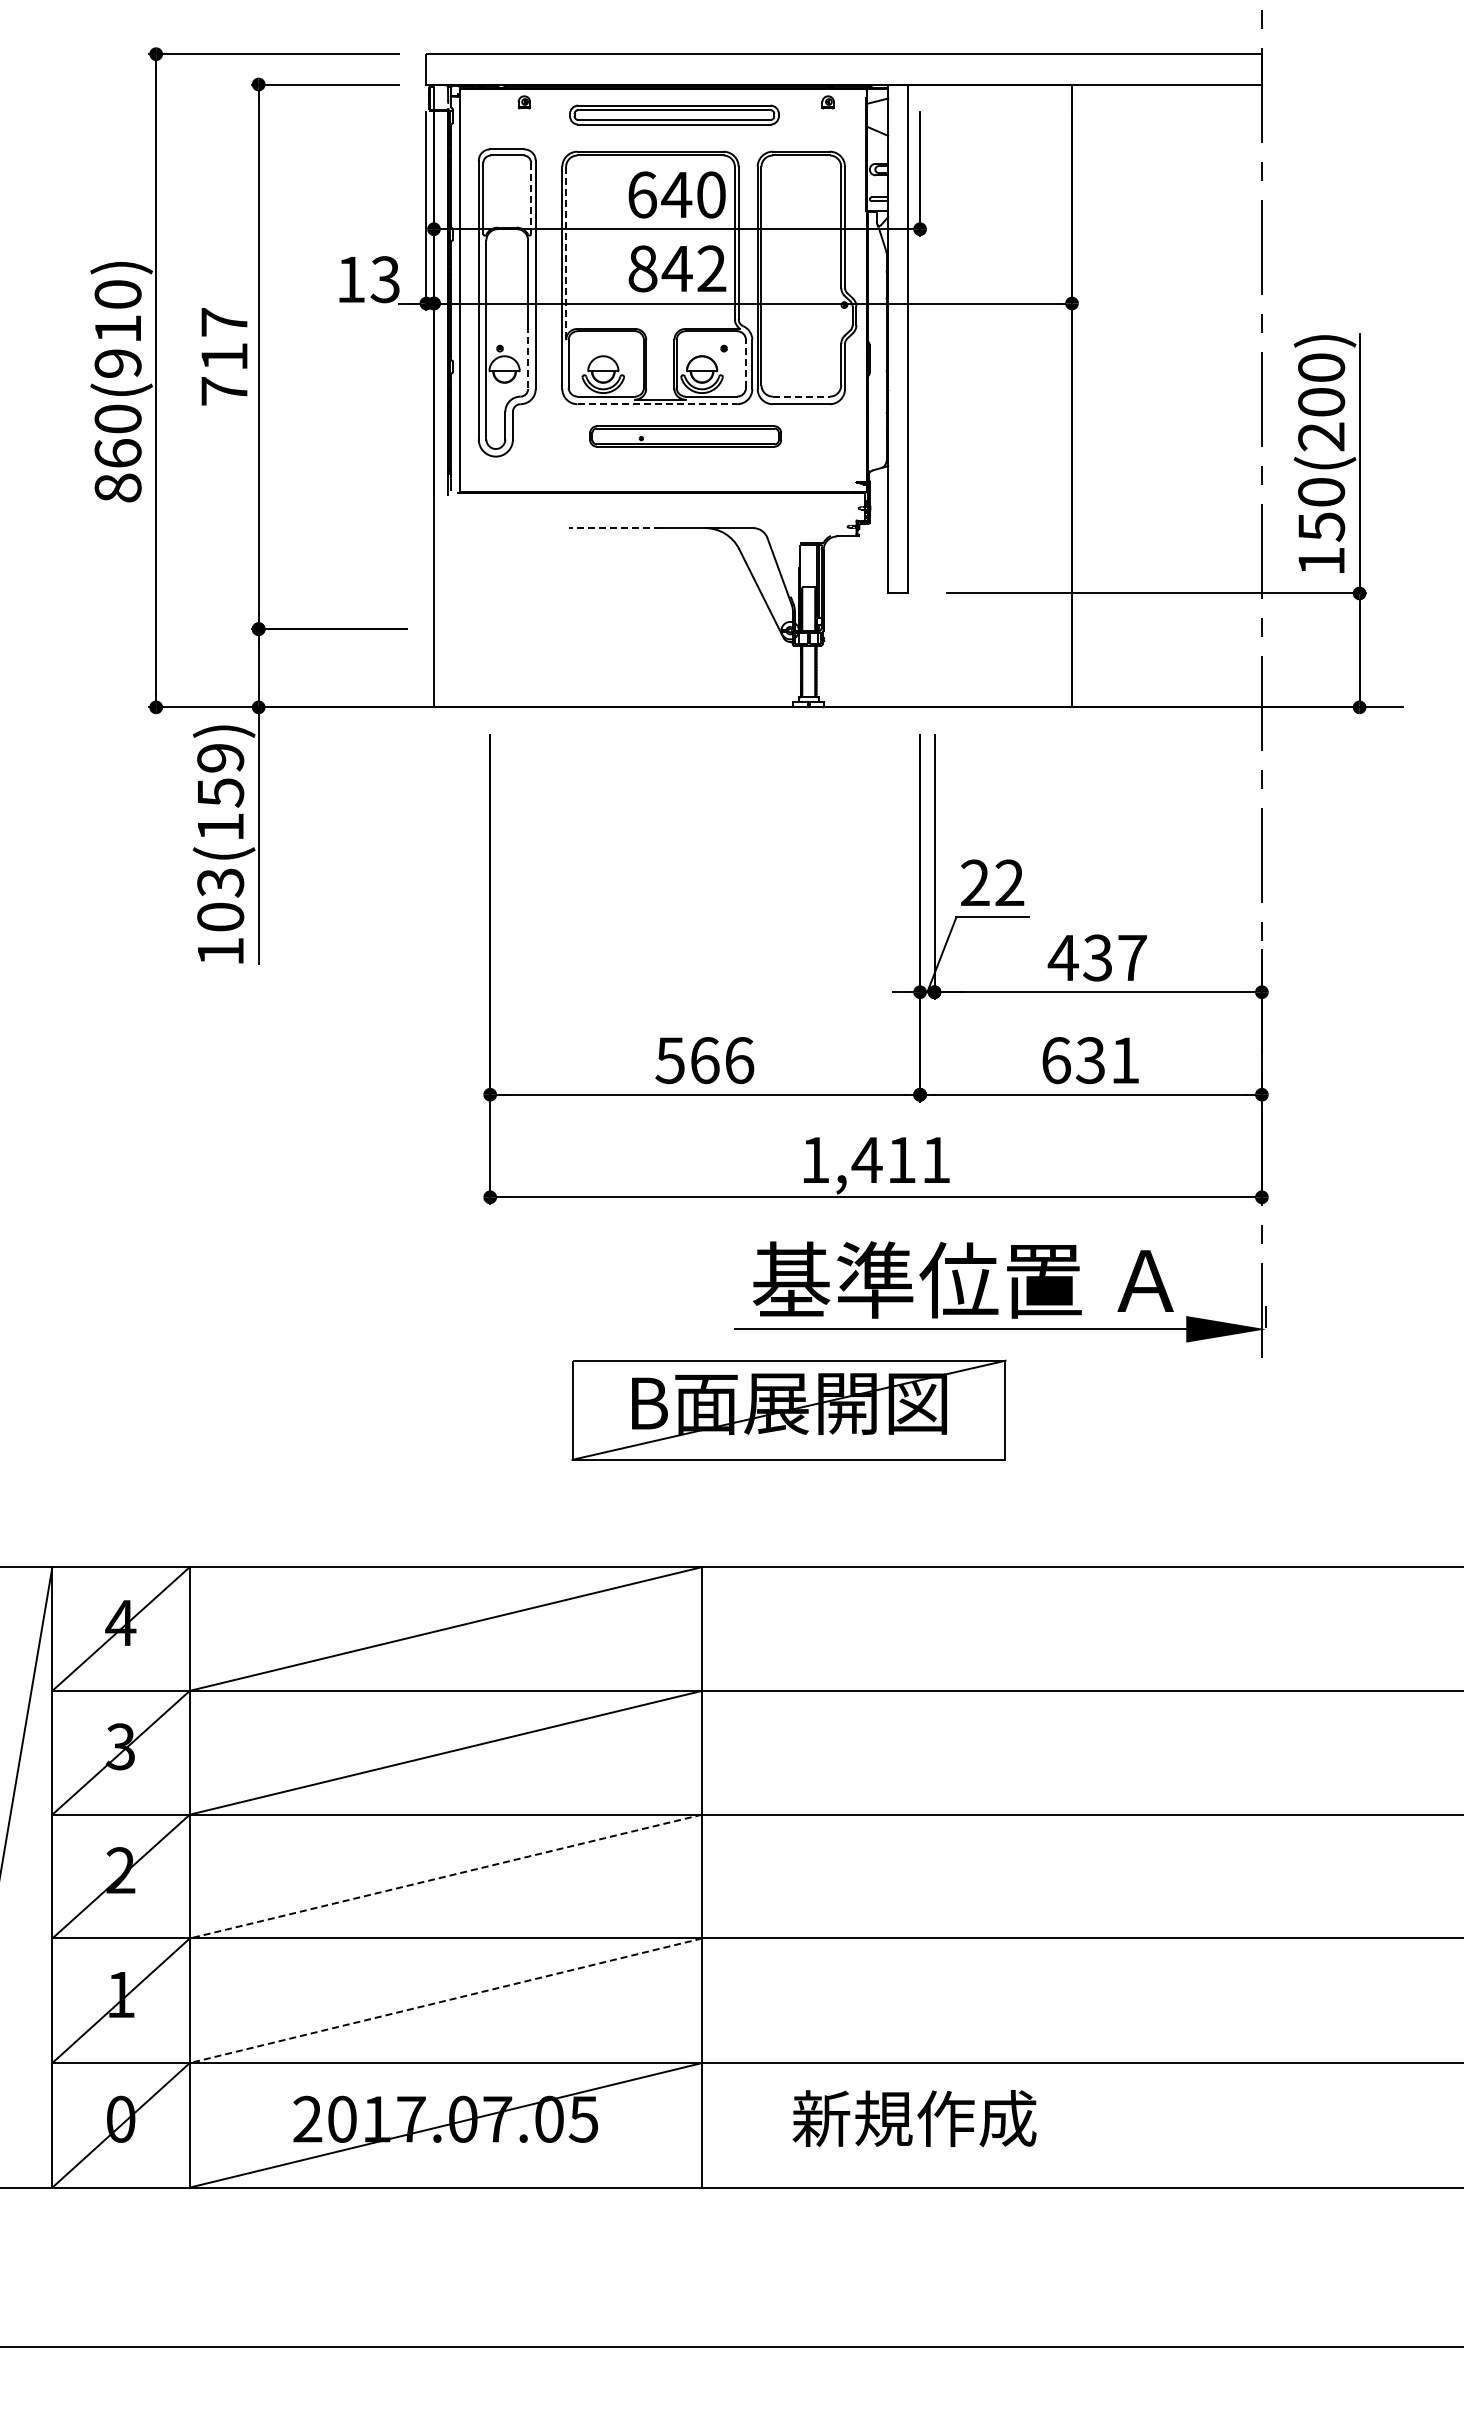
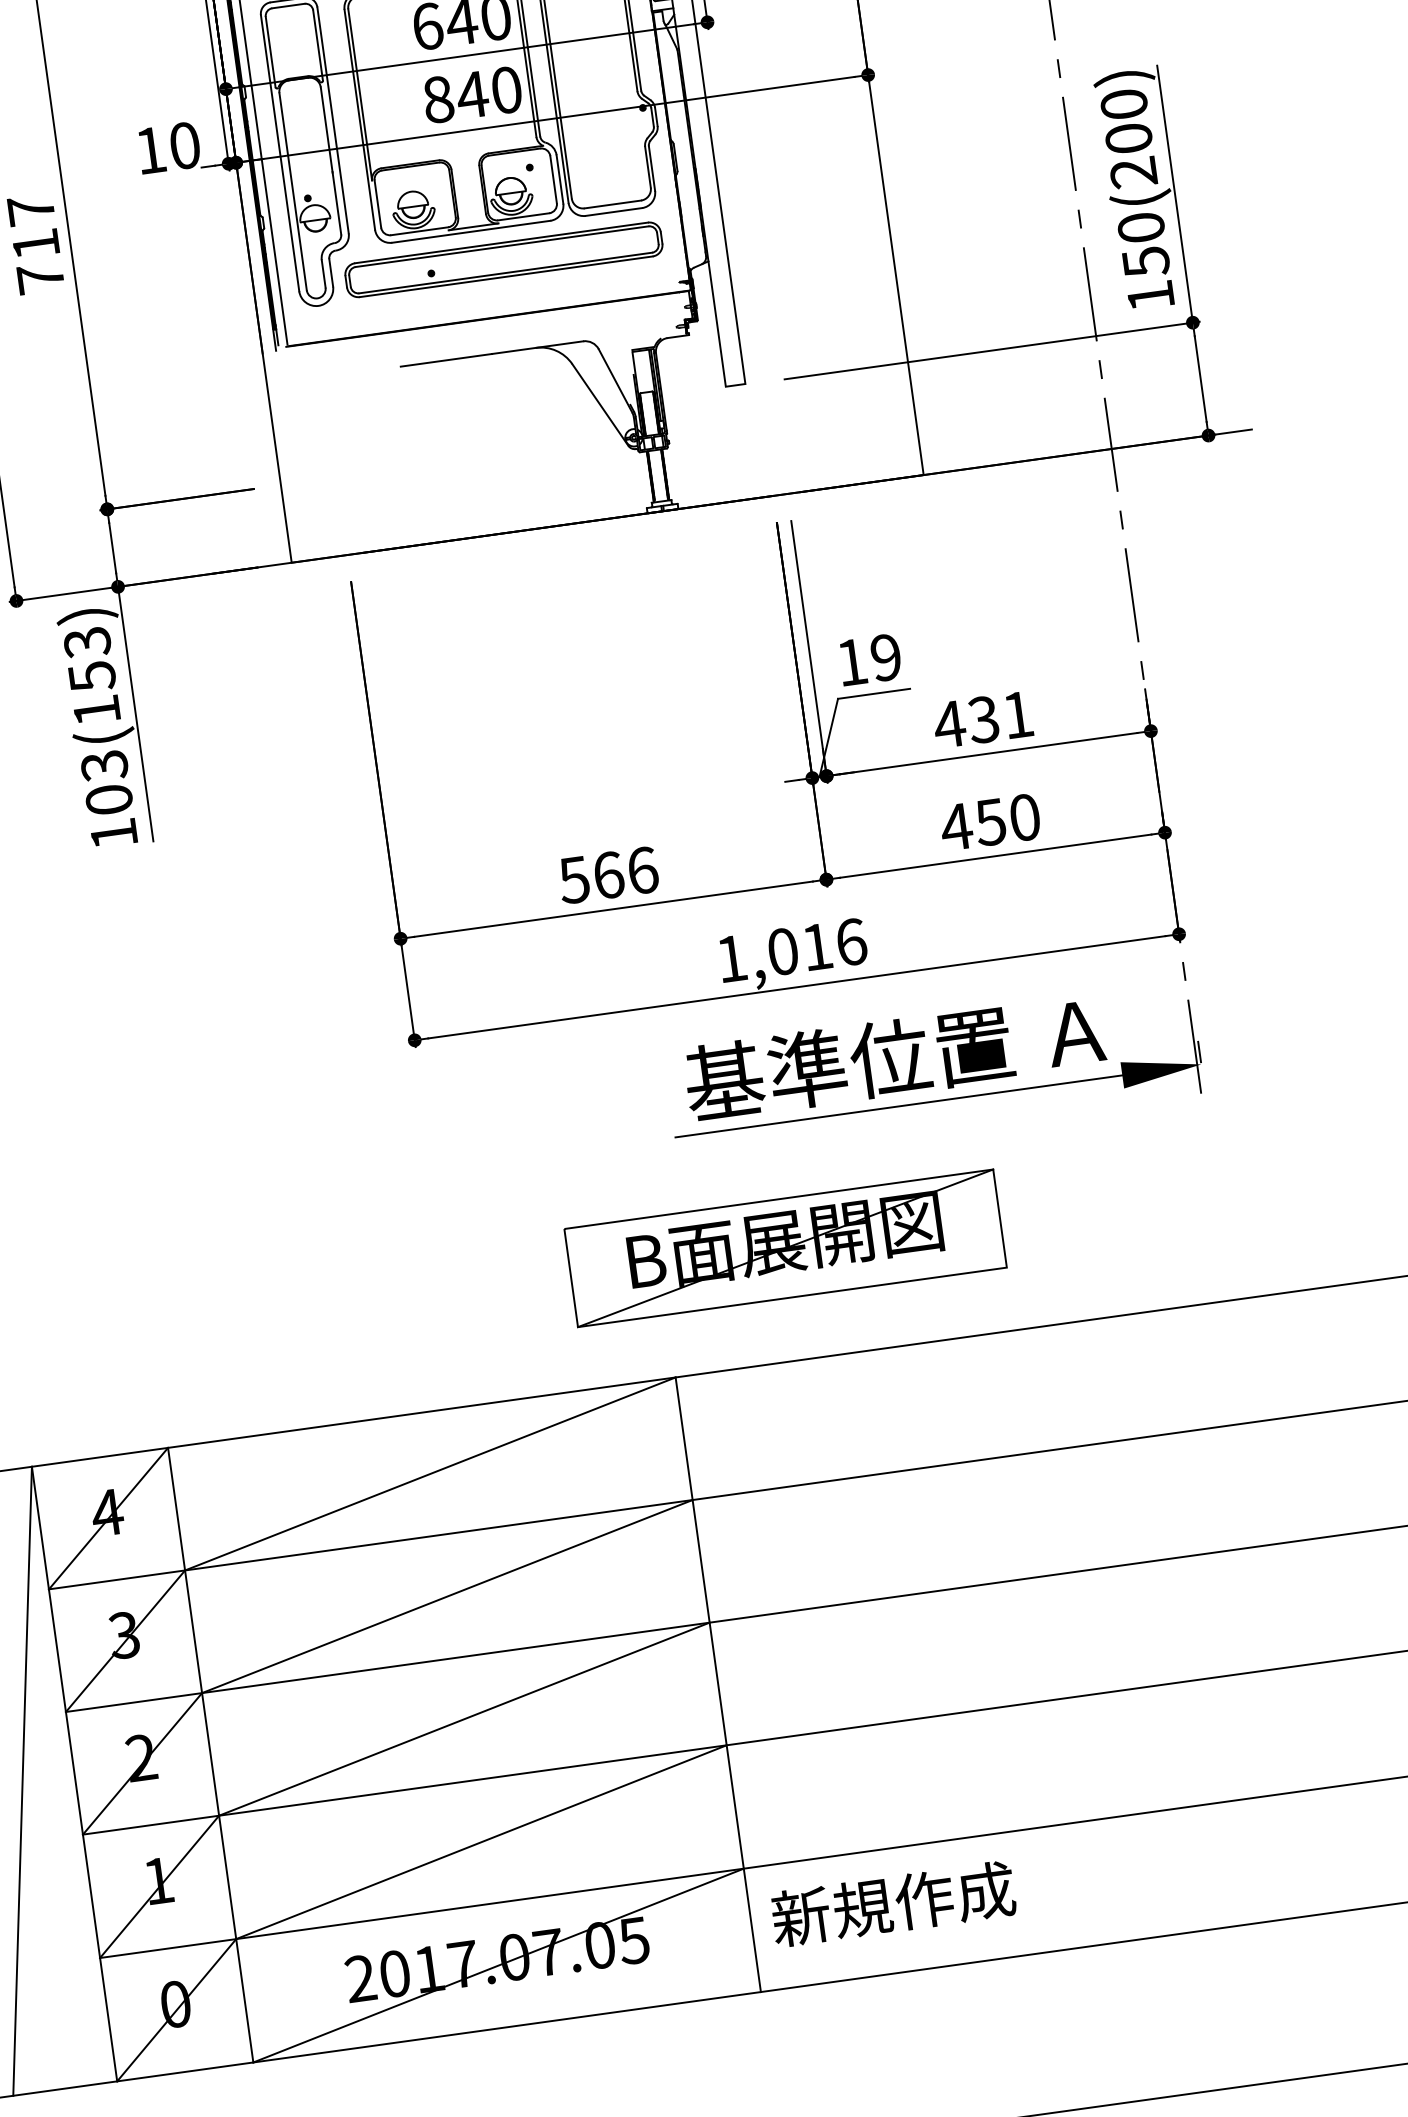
line: (531, 198) -> (318, 45), dashed -> solid
line: (566, 253) -> (360, 94), dashed -> solid
text: (711, 268) -> (506, 89), 842 -> 840
text: (384, 279) -> (183, 145), 13 -> 10
line: (528, 357) -> (337, 203), dashed -> solid
line: (746, 363) -> (553, 179), dashed -> solid
line: (801, 396) -> (613, 204), dashed -> solid
line: (657, 404) -> (471, 232), dashed -> solid
part: (685, 436) -> (503, 259), size x1.67
line: (614, 528) -> (445, 360), dashed -> solid
text: (220, 758) -> (87, 642), 103(159) -> 103(153)
text: (992, 882) -> (868, 659), 22 -> 19
text: (1132, 957) -> (1017, 714), 437 -> 431
text: (1089, 1060) -> (989, 822), 631 -> 450
text: (900, 1159) -> (815, 946), 1,411 -> 1,016
part: (788, 1409) -> (785, 1247), moved
line: (446, 1876) -> (464, 1719), dashed -> solid
line: (446, 2000) -> (481, 1841), dashed -> solid
text: (914, 2118) -> (893, 1903), moved

